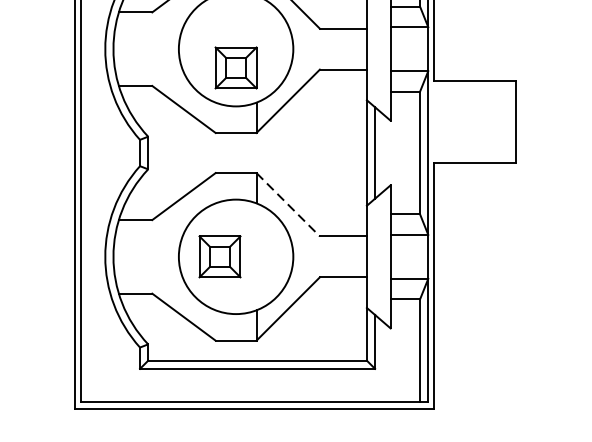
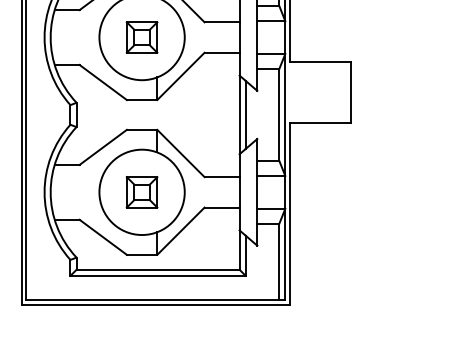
part: (235, 67) -> (141, 37), moved
line: (288, 204) -> (181, 153), dashed -> solid
part: (219, 257) -> (141, 192), moved

